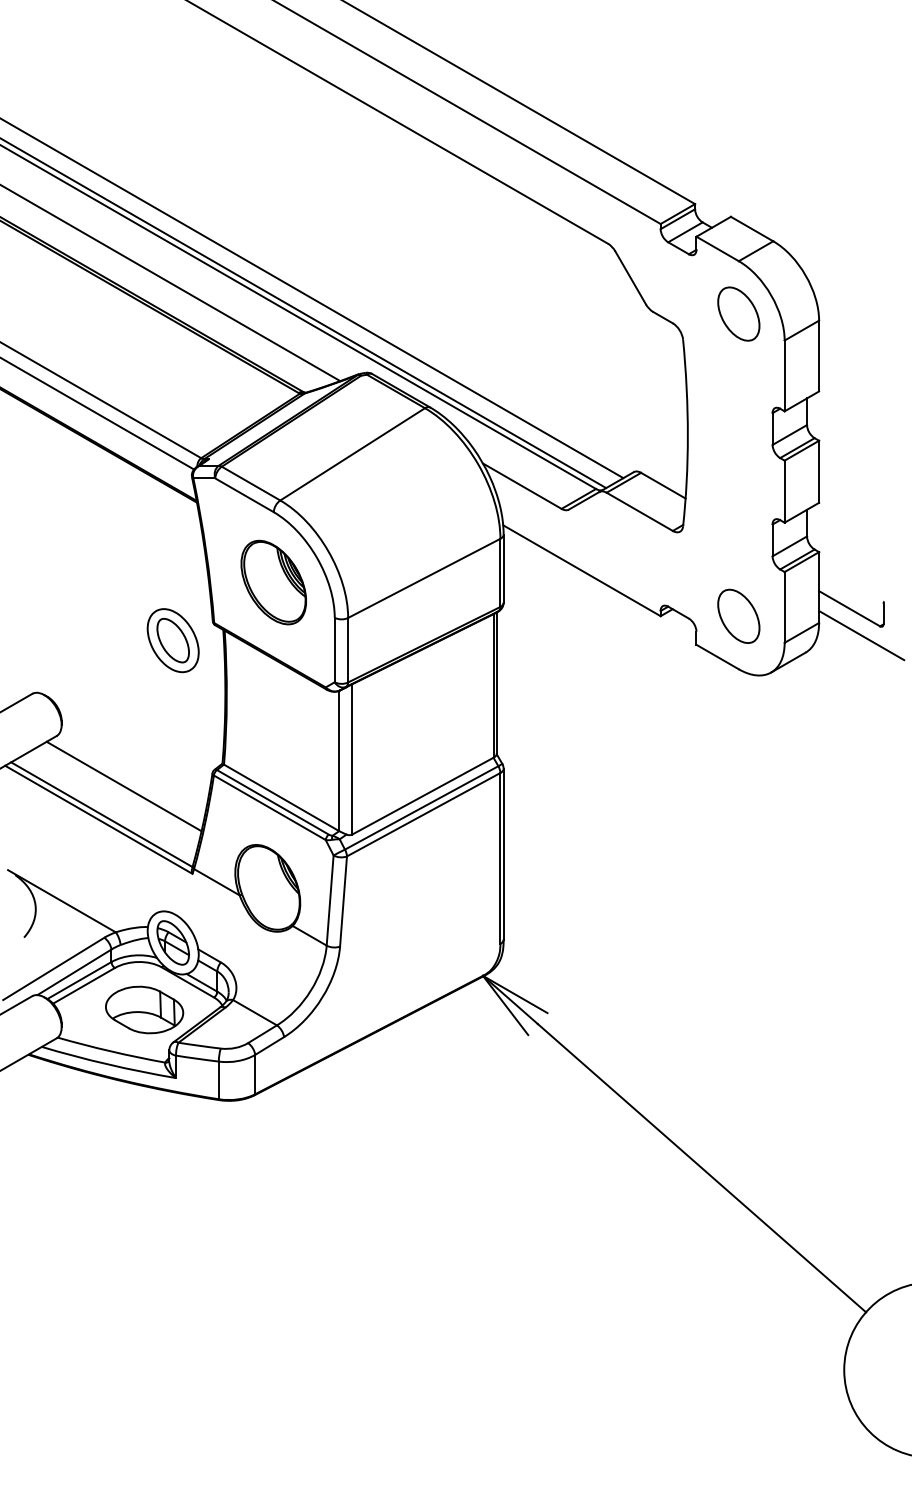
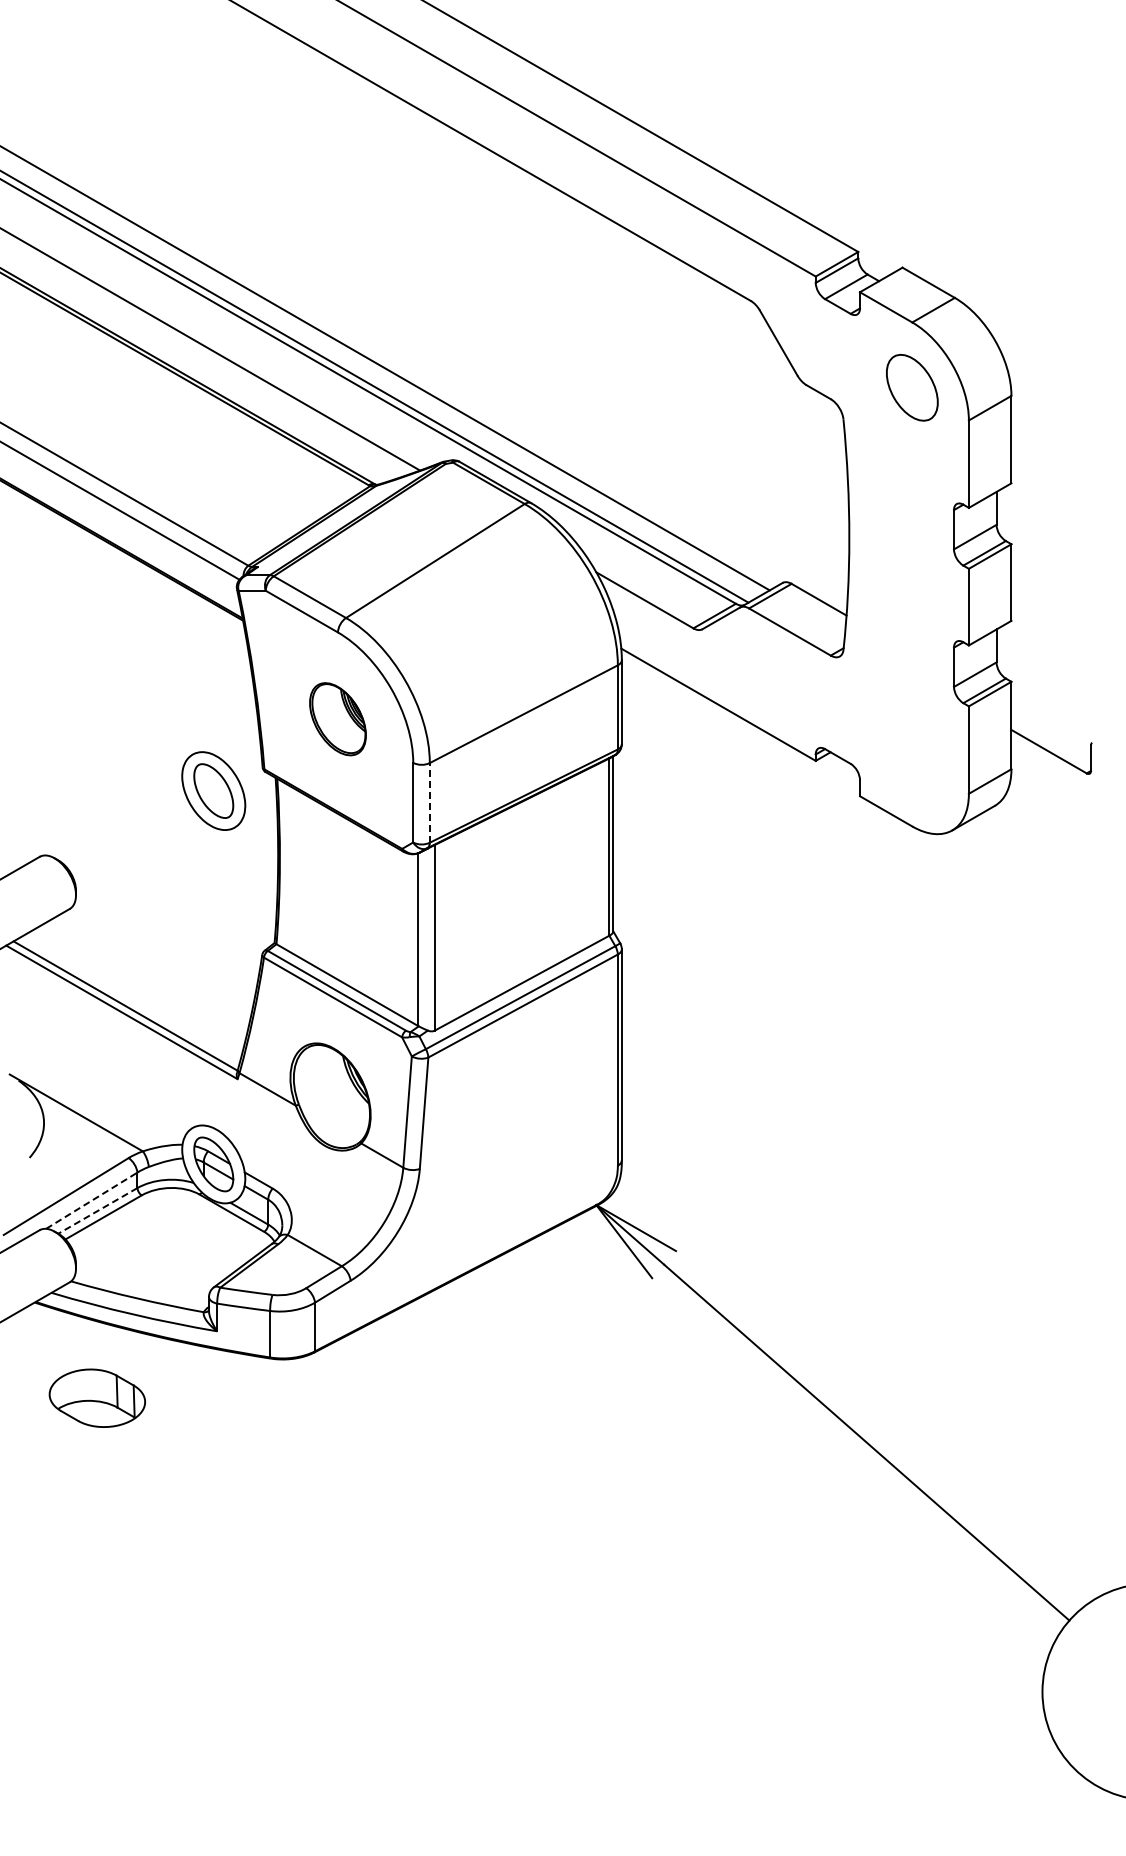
part: (273, 581) -> (337, 718), size x0.7
part: (738, 615) -> (912, 760), removed
line: (861, 635) -> (1063, 784), removed
line: (347, 649) -> (429, 802), solid -> dashed
line: (123, 786) -> (152, 971), removed
line: (74, 972) -> (91, 1200), solid -> dashed
line: (79, 980) -> (97, 1210), solid -> dashed
part: (143, 1009) -> (96, 1397), moved

